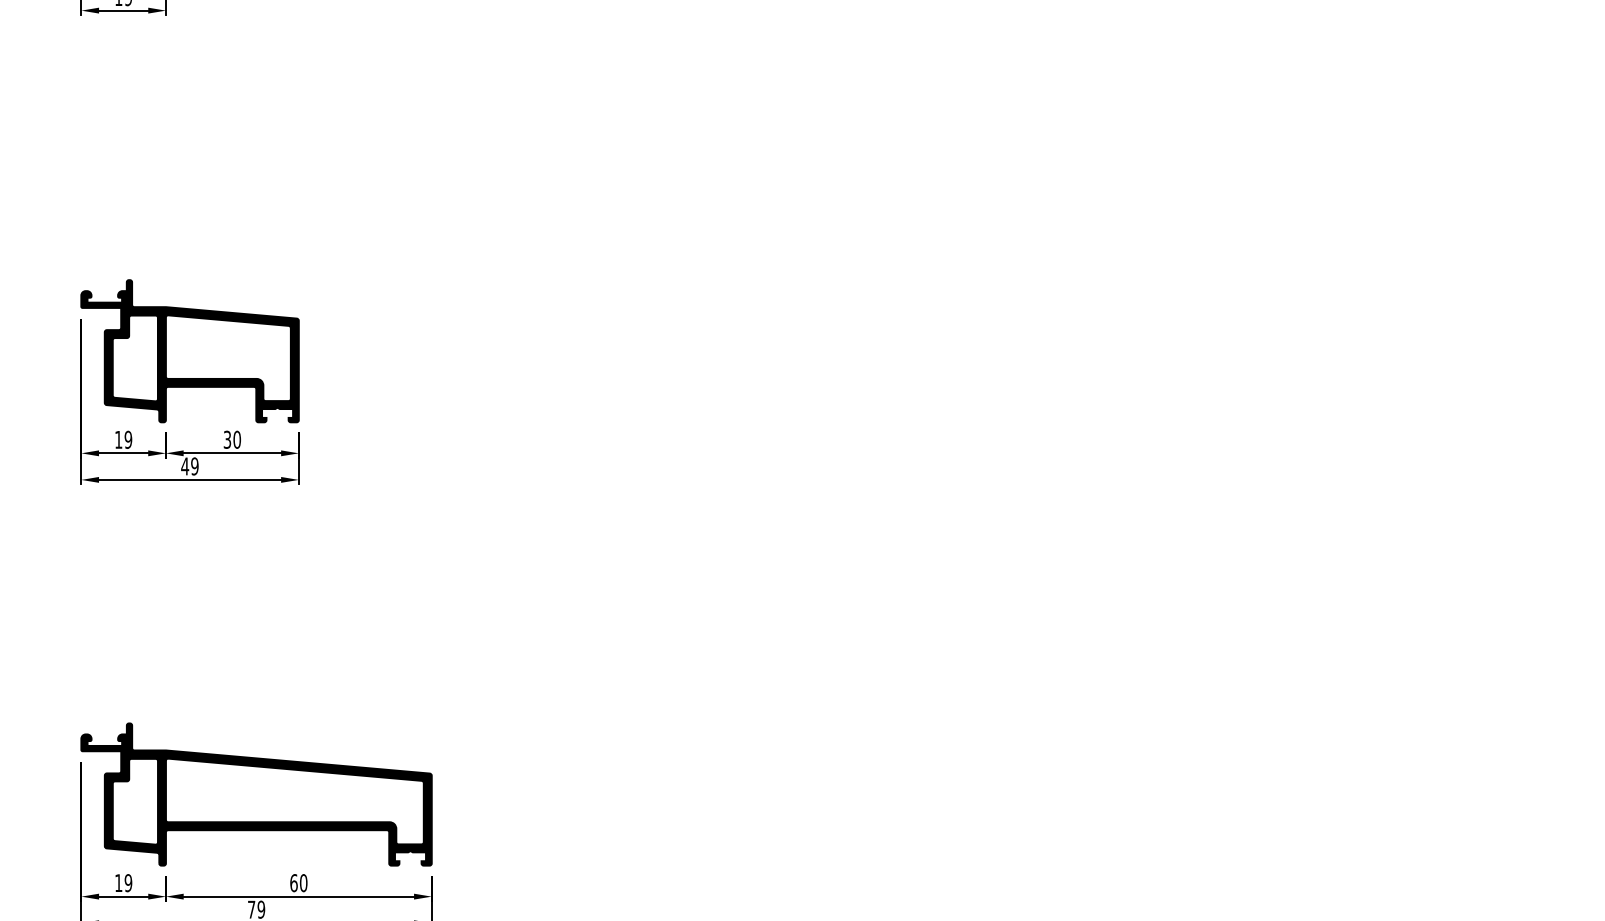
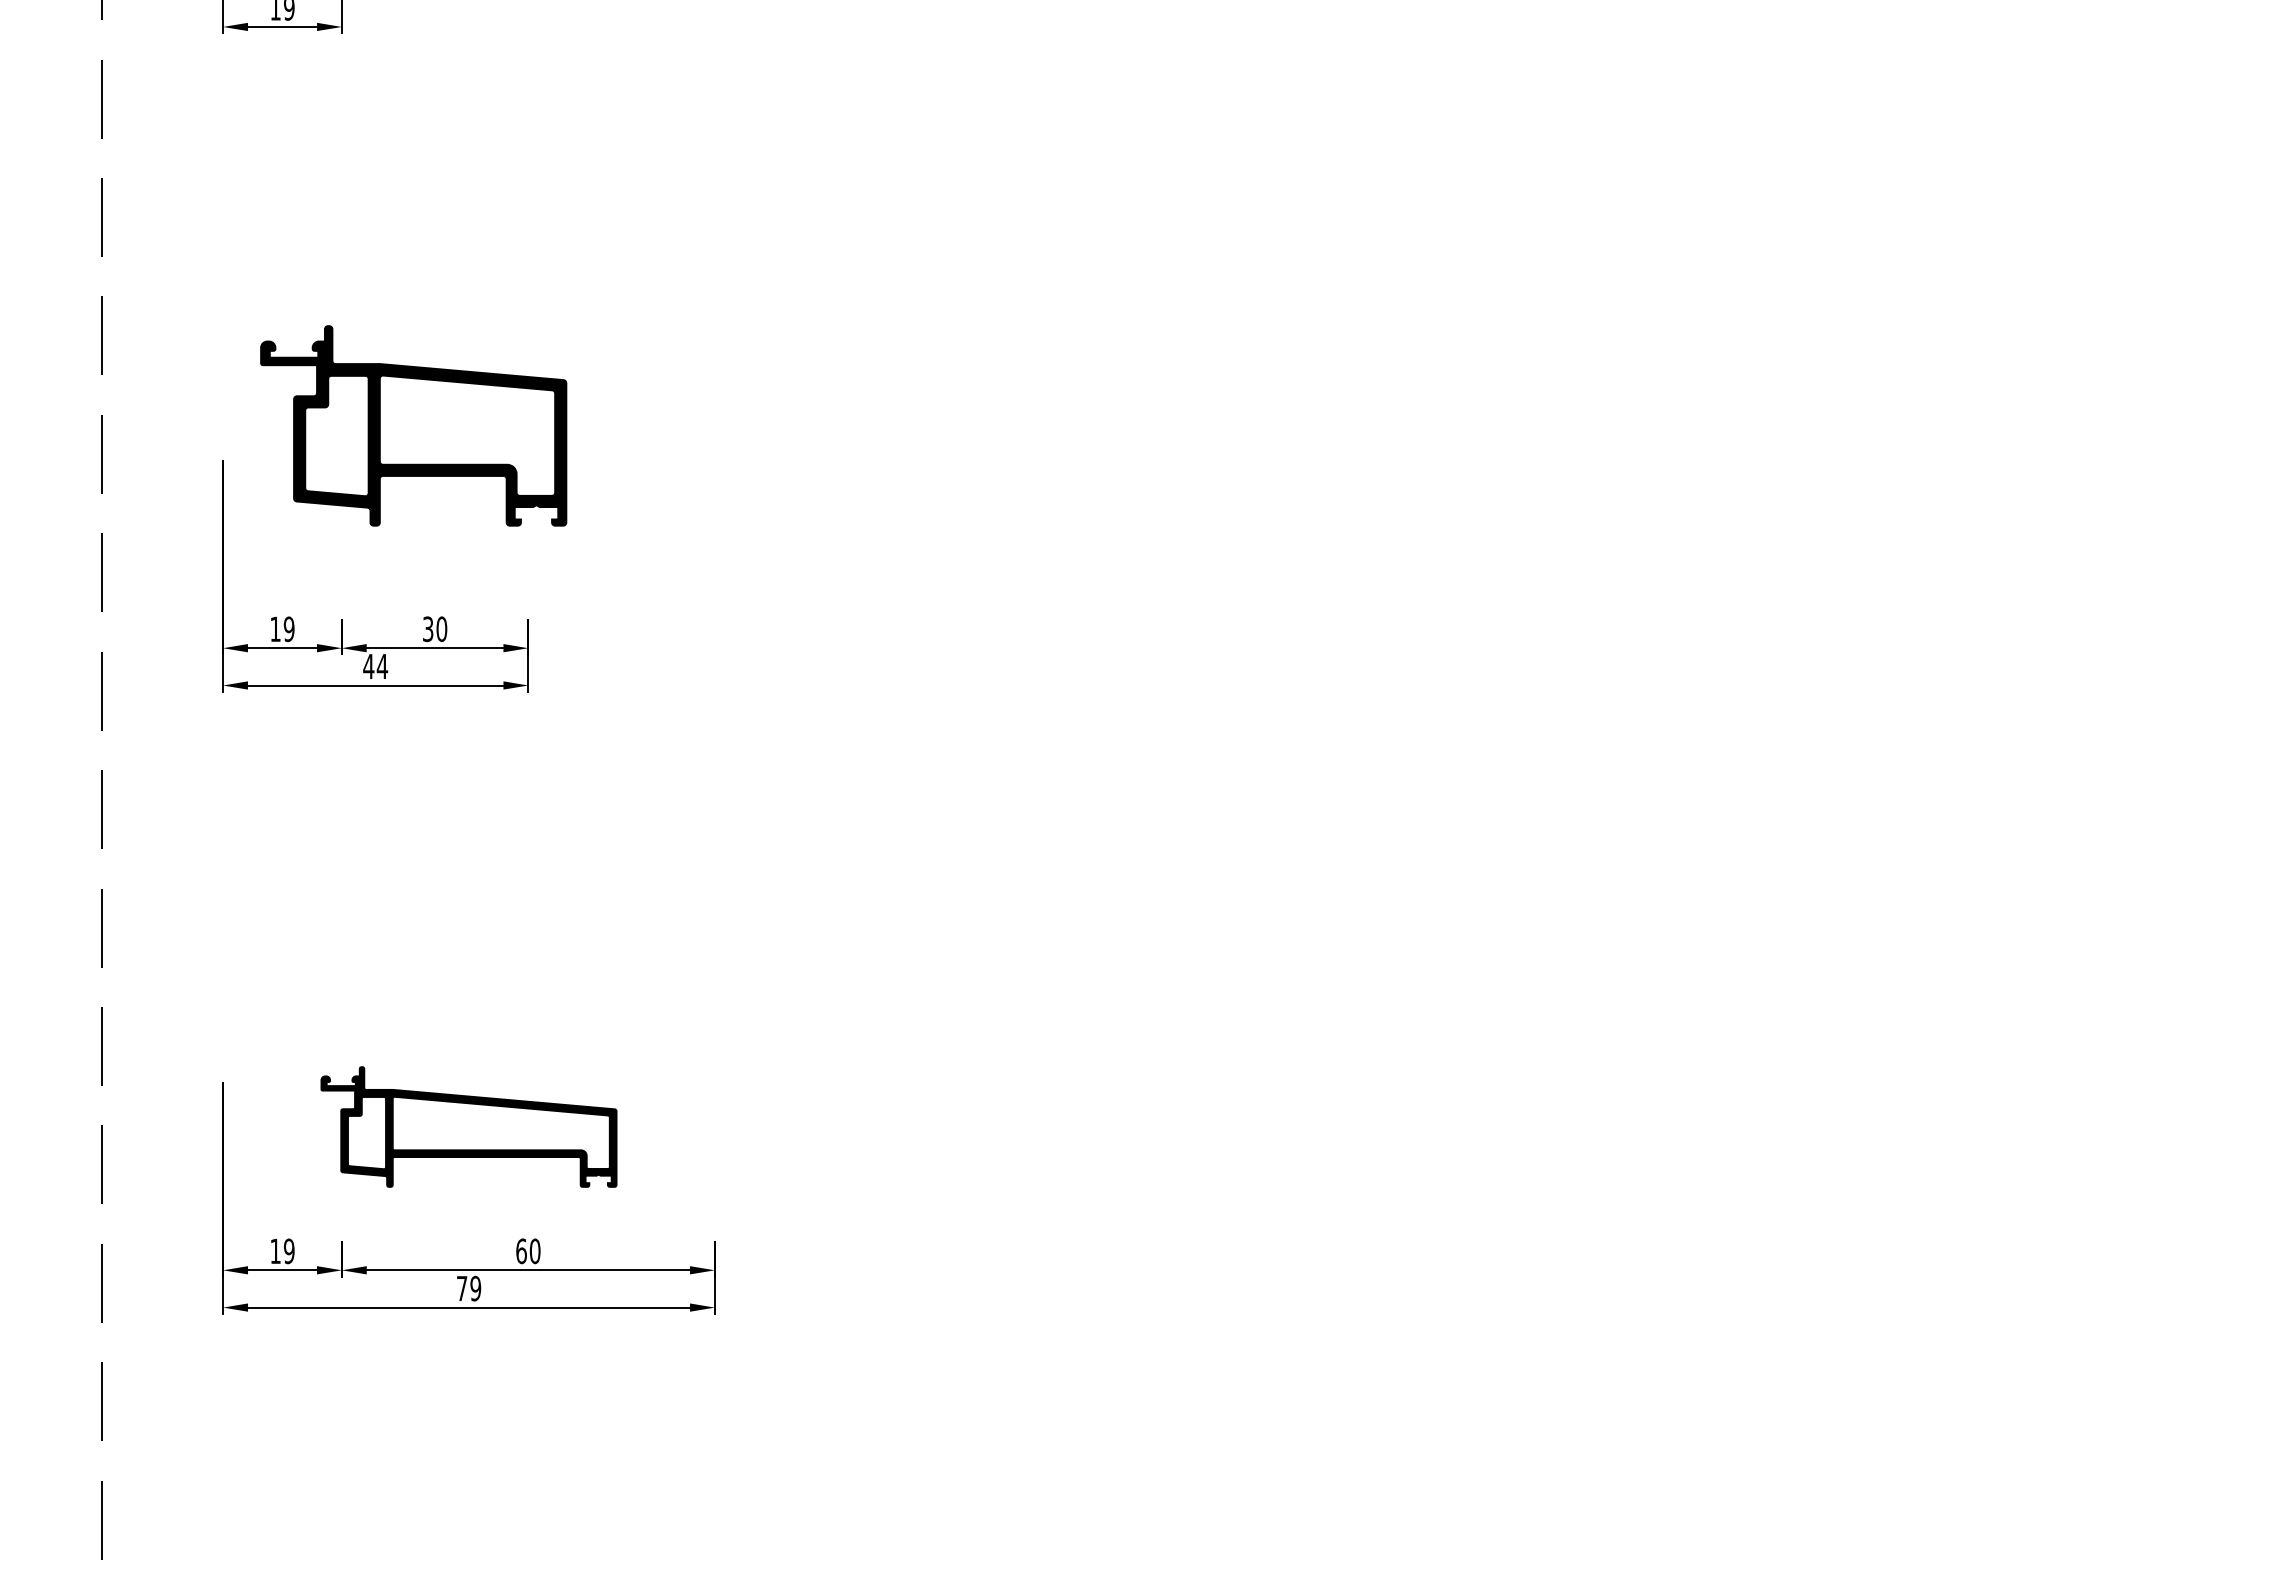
part: (189, 350) -> (413, 425), moved
text: (194, 466) -> (382, 666), 49 -> 44
part: (256, 794) -> (468, 1126), size x0.6

